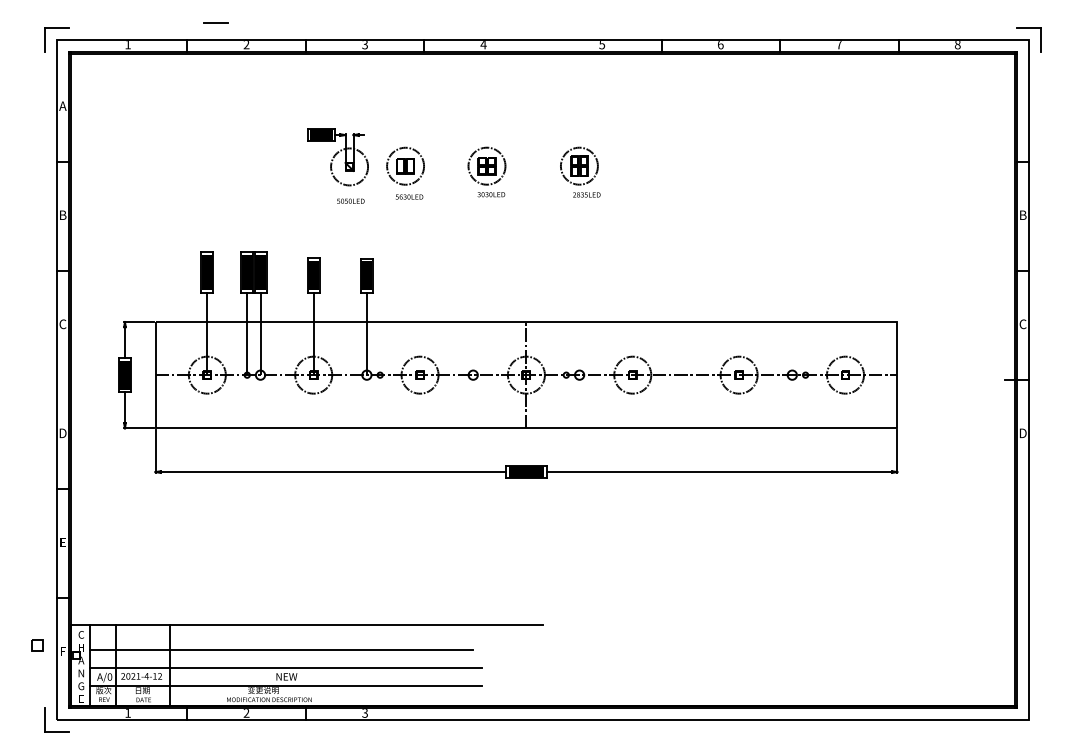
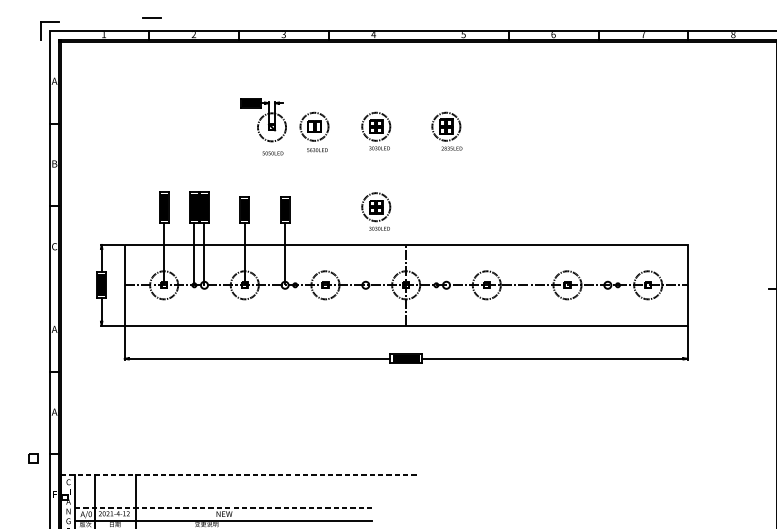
line: (215, 22) -> (151, 17), moved
part: (486, 277) -> (375, 211), added
text: (62, 433) -> (54, 329), D -> A
text: (62, 542) -> (54, 412), E -> A
line: (307, 624) -> (240, 474), solid -> dashed
part: (37, 645) -> (33, 458), moved
line: (281, 650) -> (220, 494), removed
line: (286, 668) -> (224, 507), solid -> dashed

